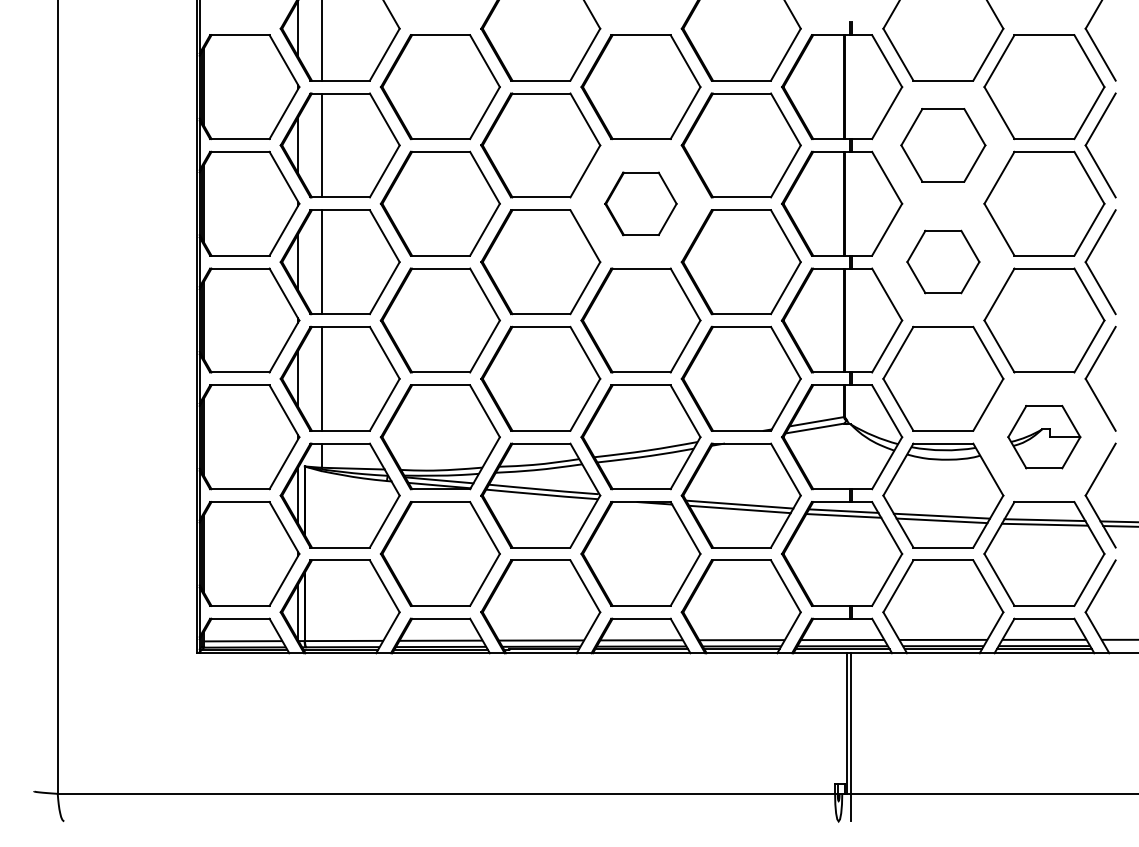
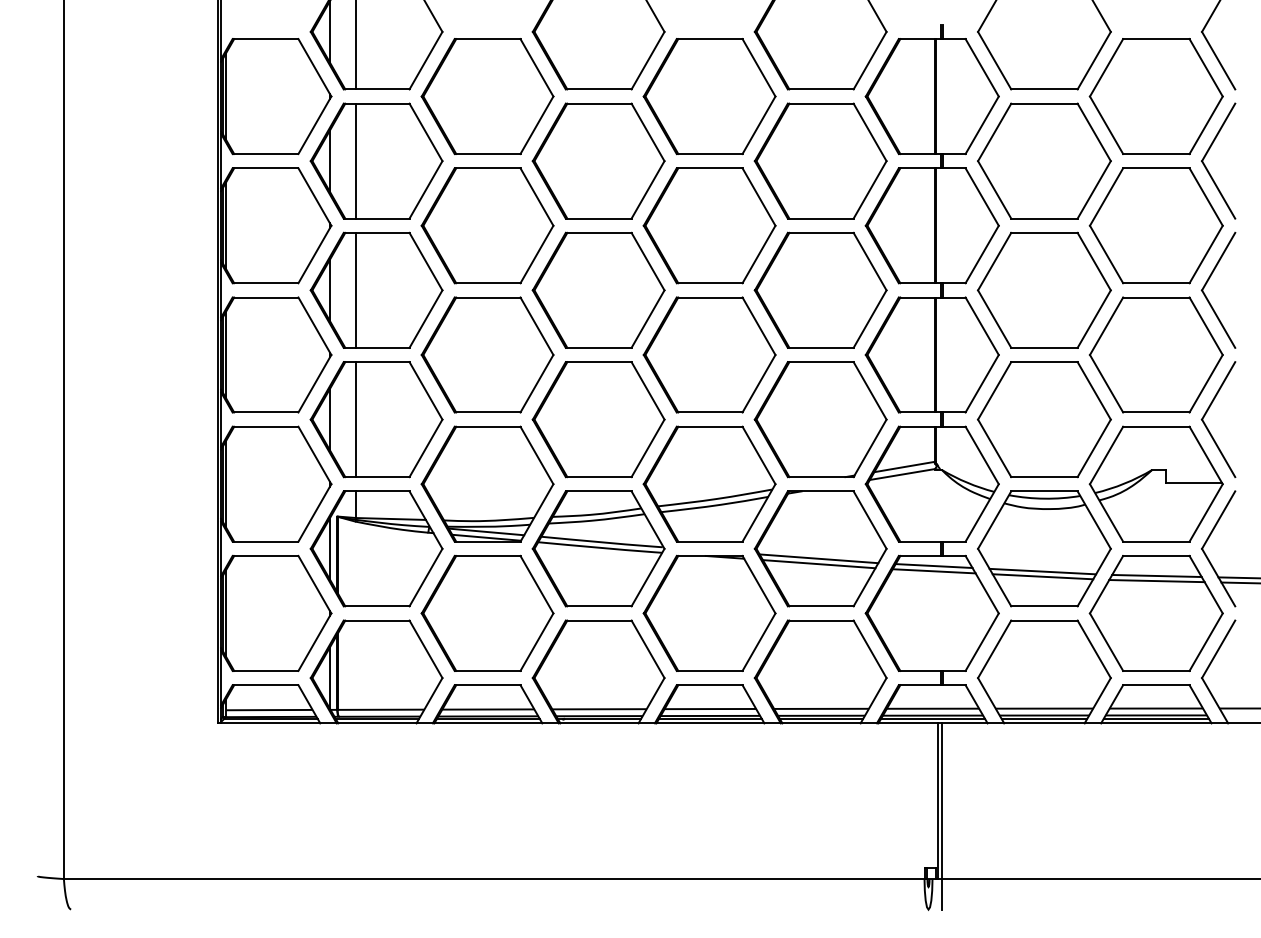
part: (943, 144) -> (1044, 160), size x1.43
part: (640, 203) -> (709, 225), size x1.67
part: (943, 261) -> (1044, 289), size x1.67
part: (1043, 436) -> (1155, 483), size x1.67

